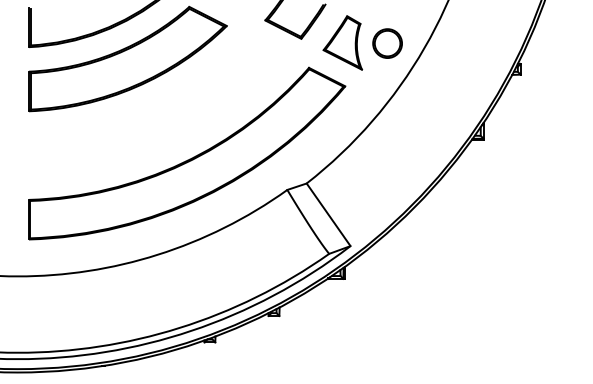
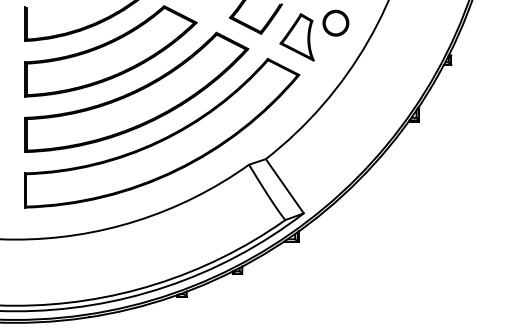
circle: (387, 43) -> (335, 23), moved
part: (157, 106) -> (136, 92), added

